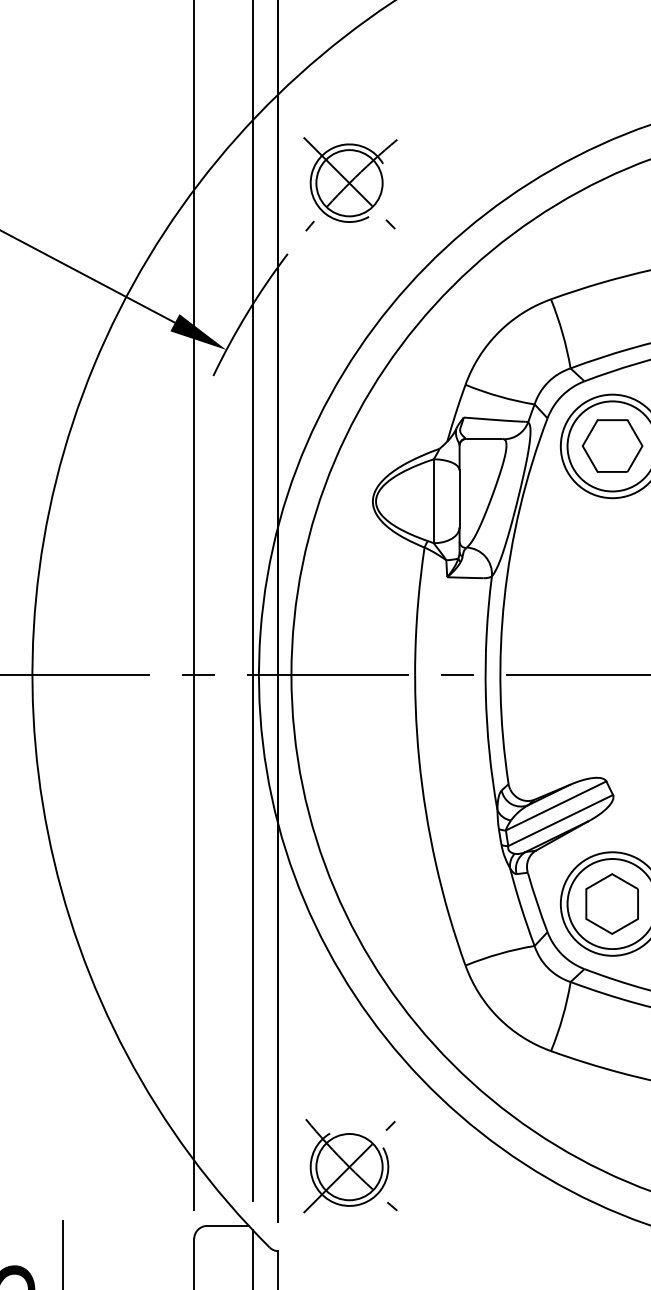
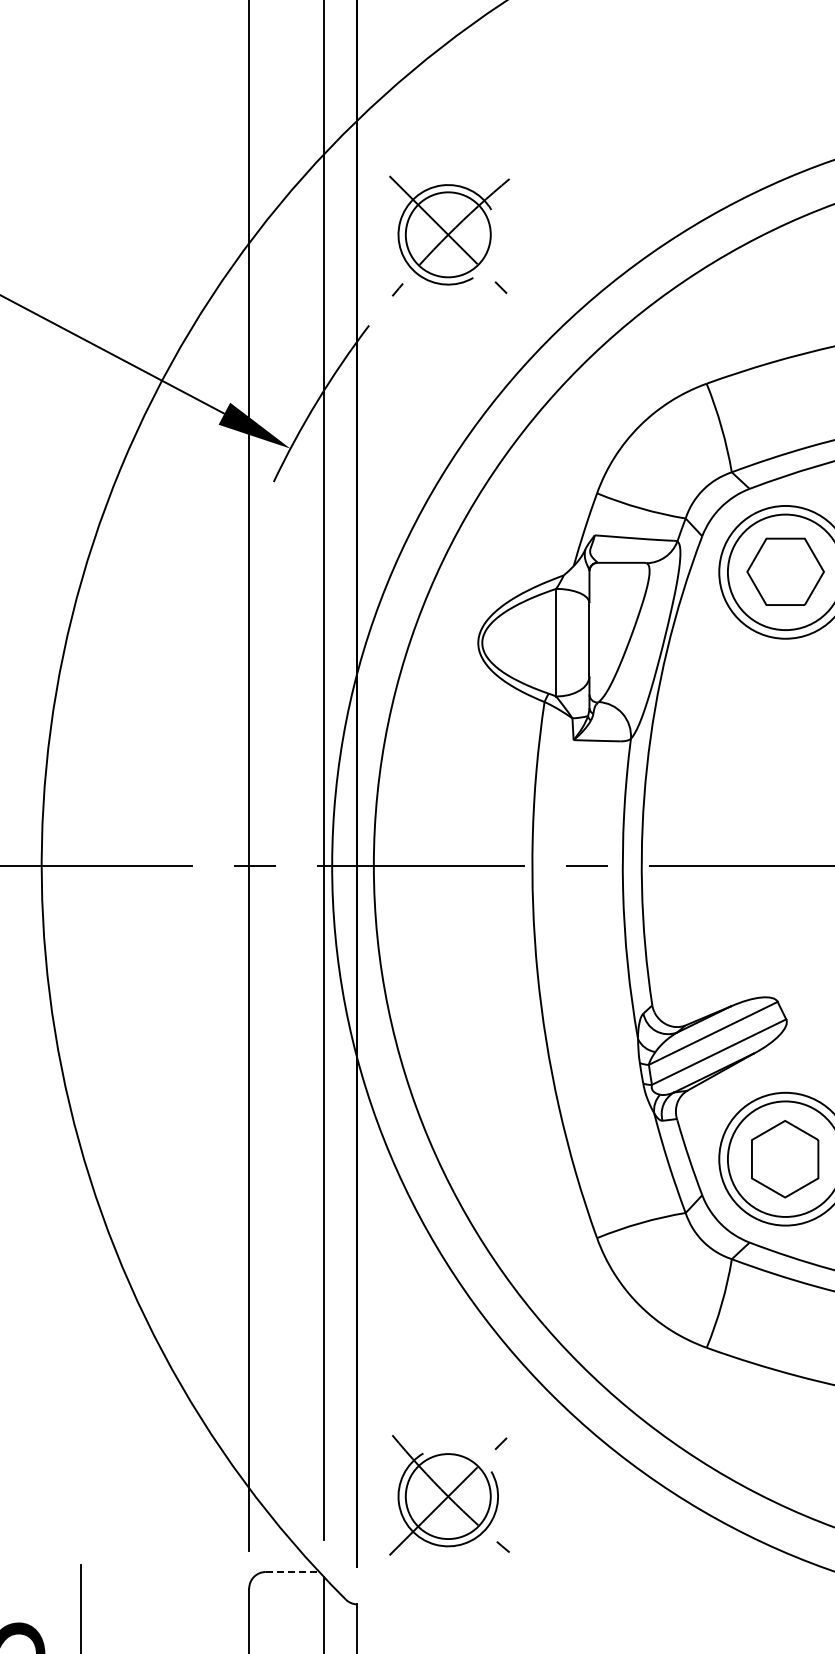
line: (228, 1226) -> (292, 1572), solid -> dashed

